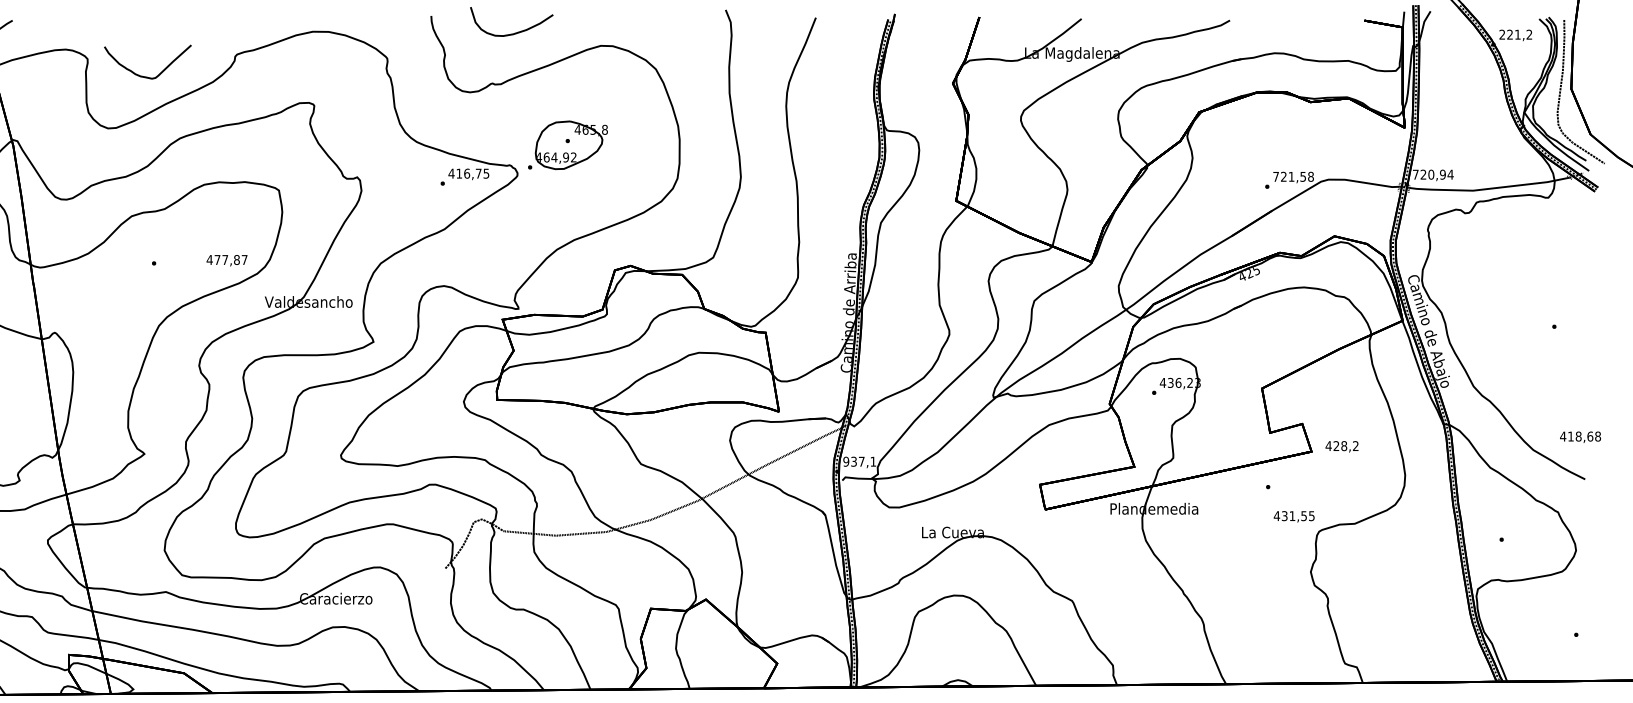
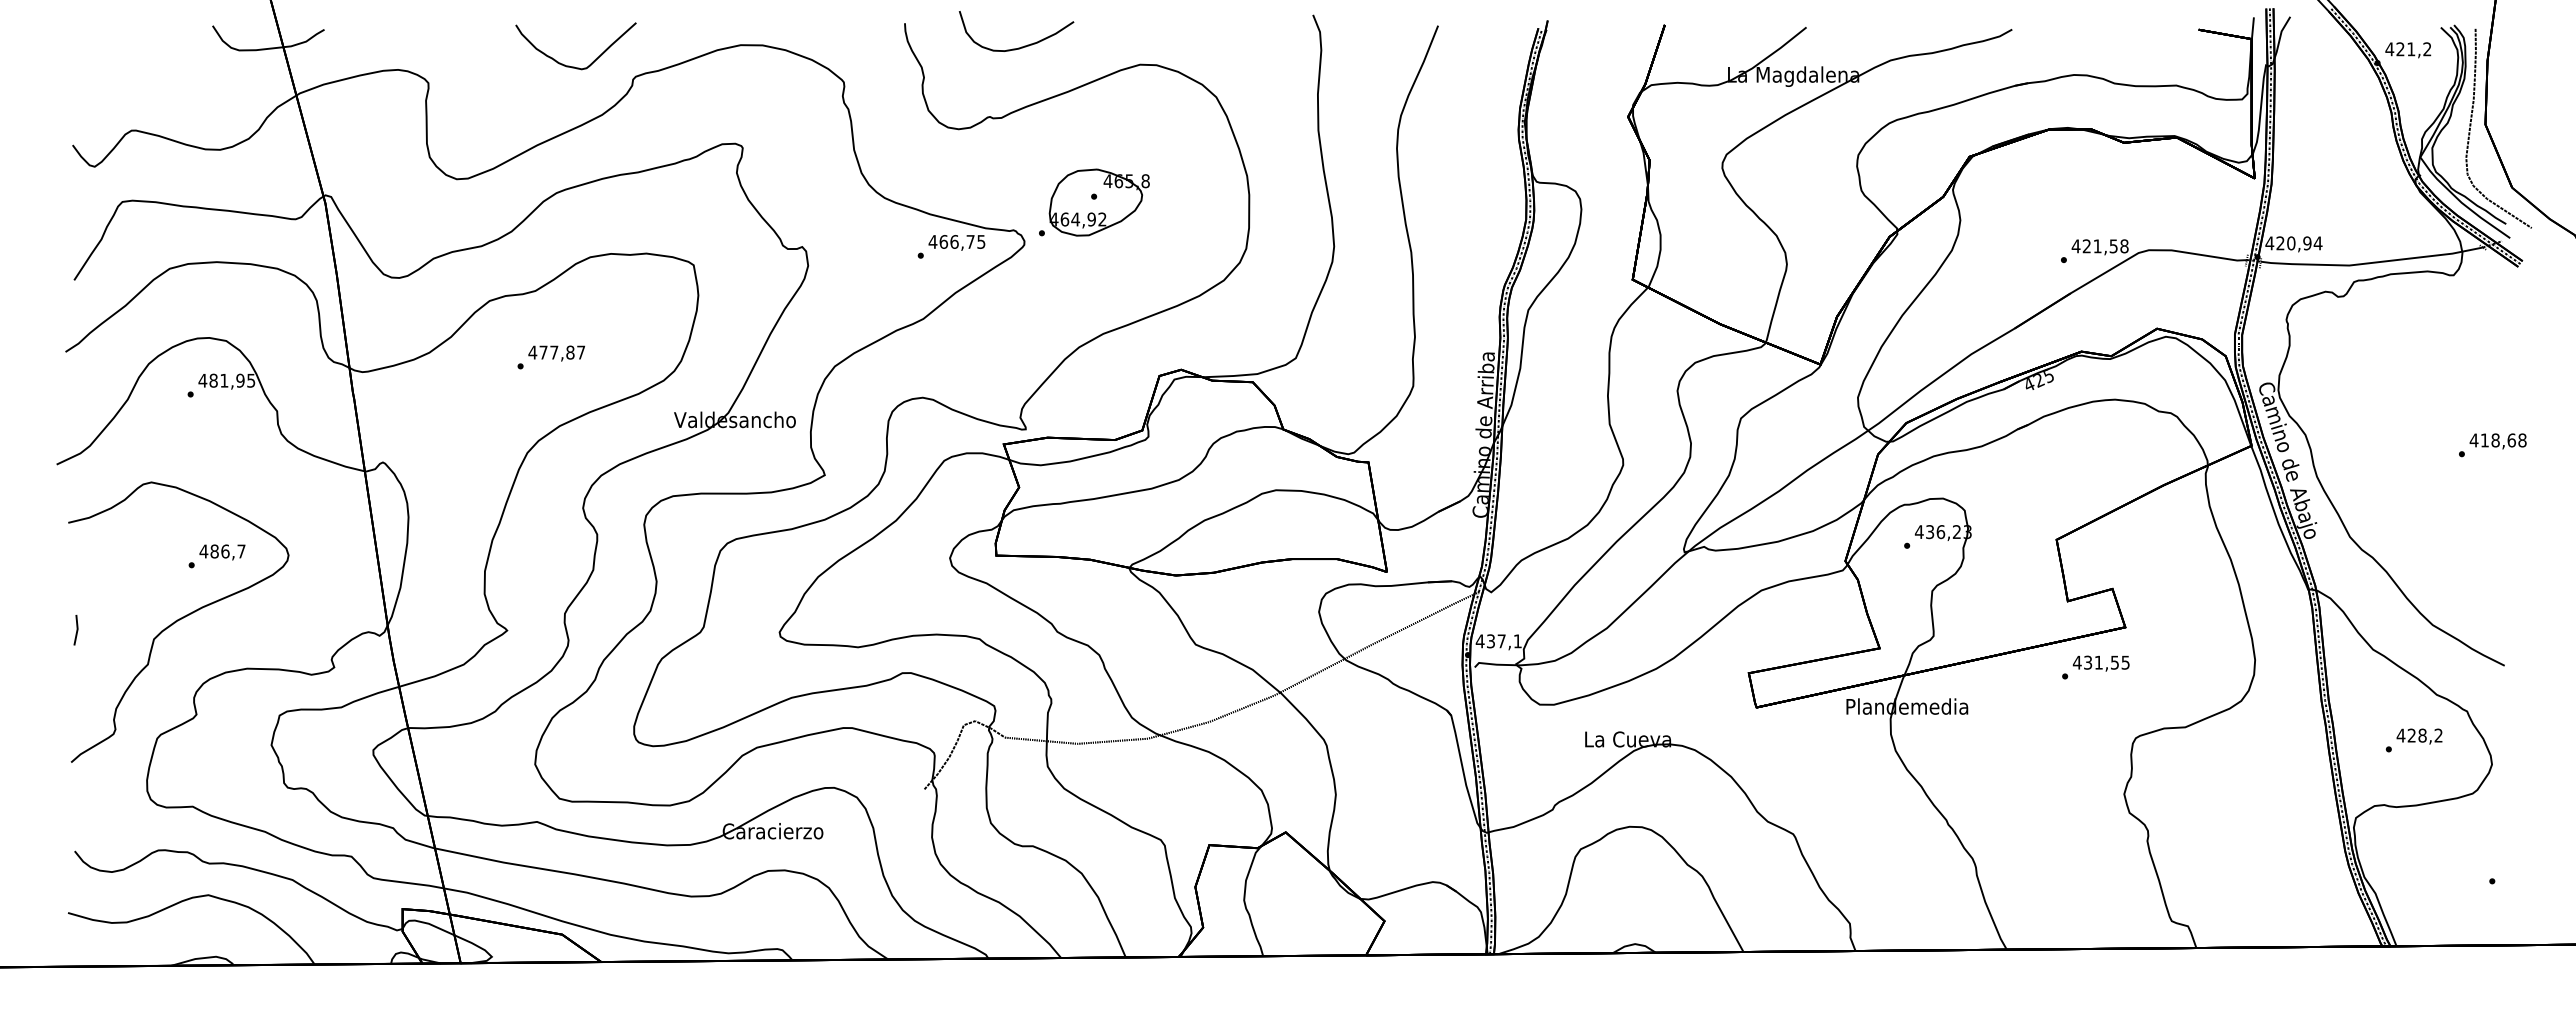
text: (1502, 34) -> (2389, 49), 221,2 -> 421,2
curve: (143, 75) -> (569, 65), moved
text: (459, 173) -> (943, 241), 416,75 -> 466,75
text: (1415, 174) -> (2269, 243), 720,94 -> 420,94
text: (1275, 176) -> (2075, 246), 721,58 -> 421,58
text: (226, 260) -> (556, 353), moved
text: (1580, 437) -> (2497, 441), moved
text: (1342, 446) -> (2419, 736), moved
text: (845, 461) -> (1479, 641), 937,1 -> 437,1
text: (1293, 516) -> (2100, 663), moved

